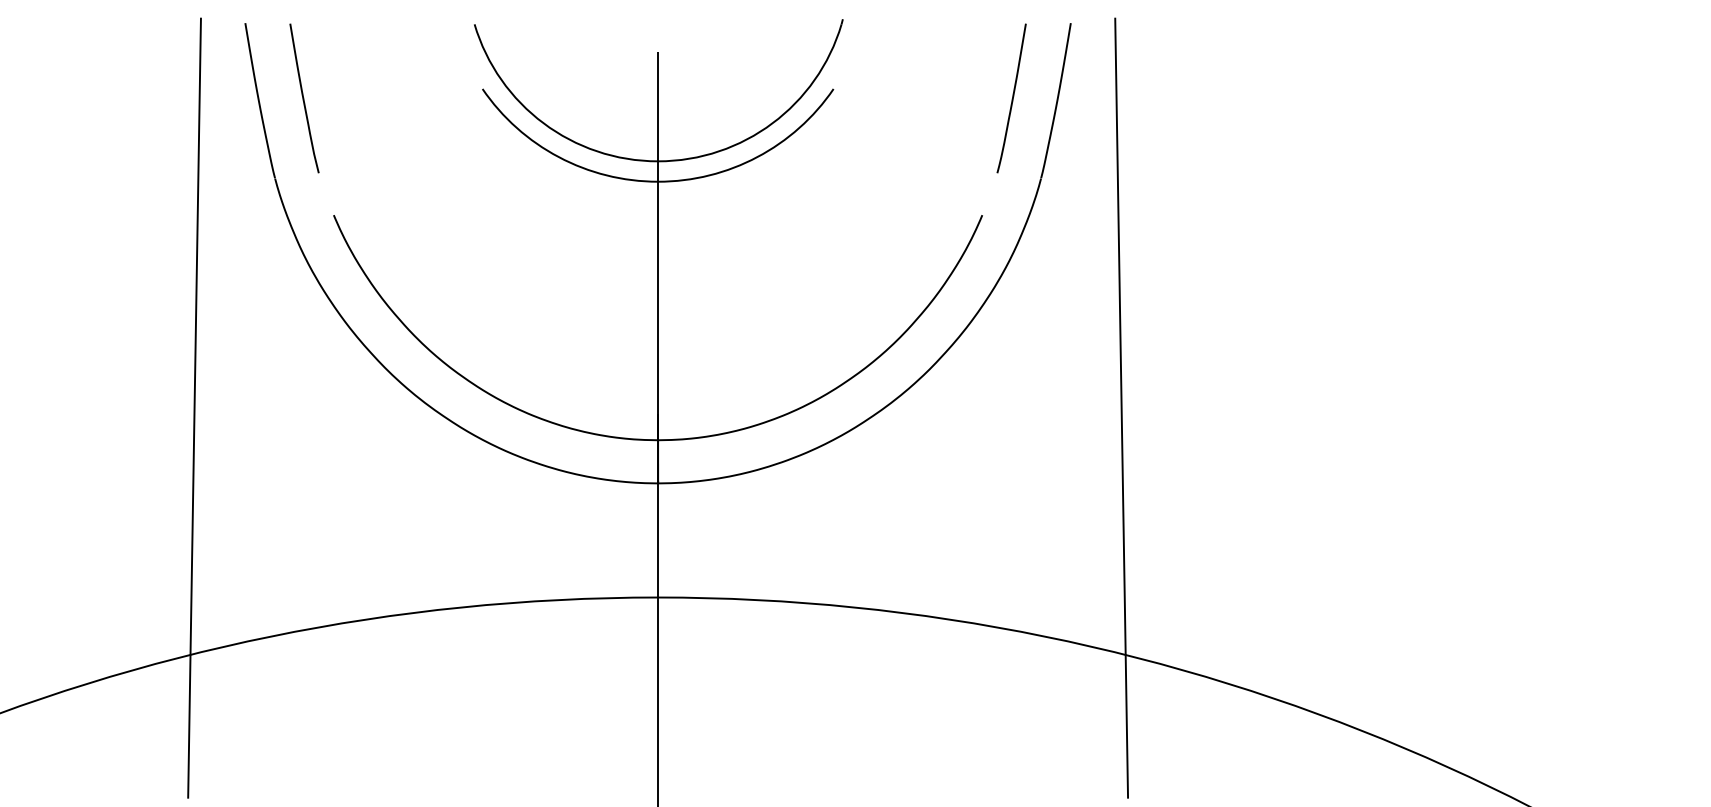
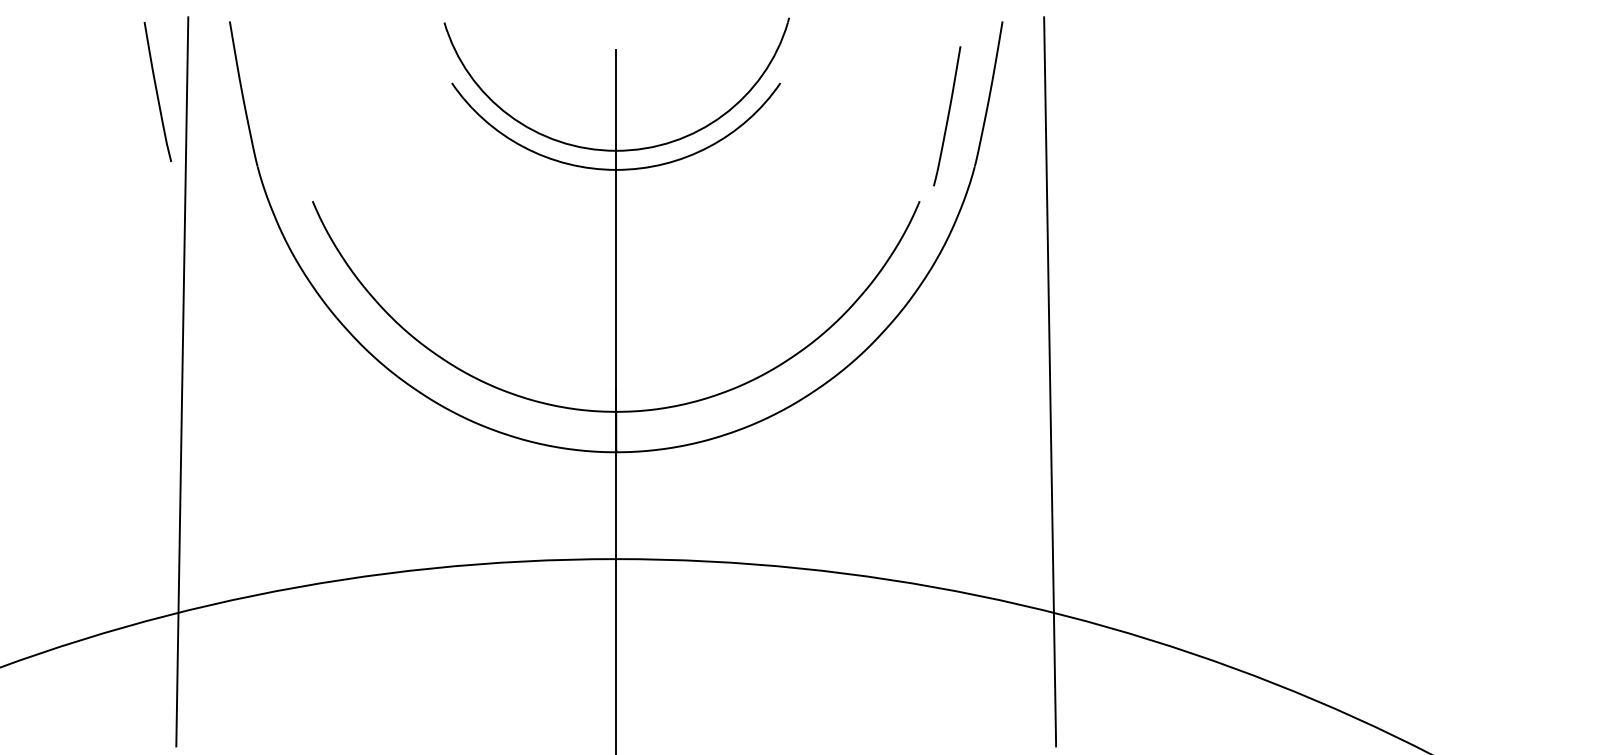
curve: (304, 98) -> (157, 91), moved
curve: (1012, 98) -> (947, 116), moved

